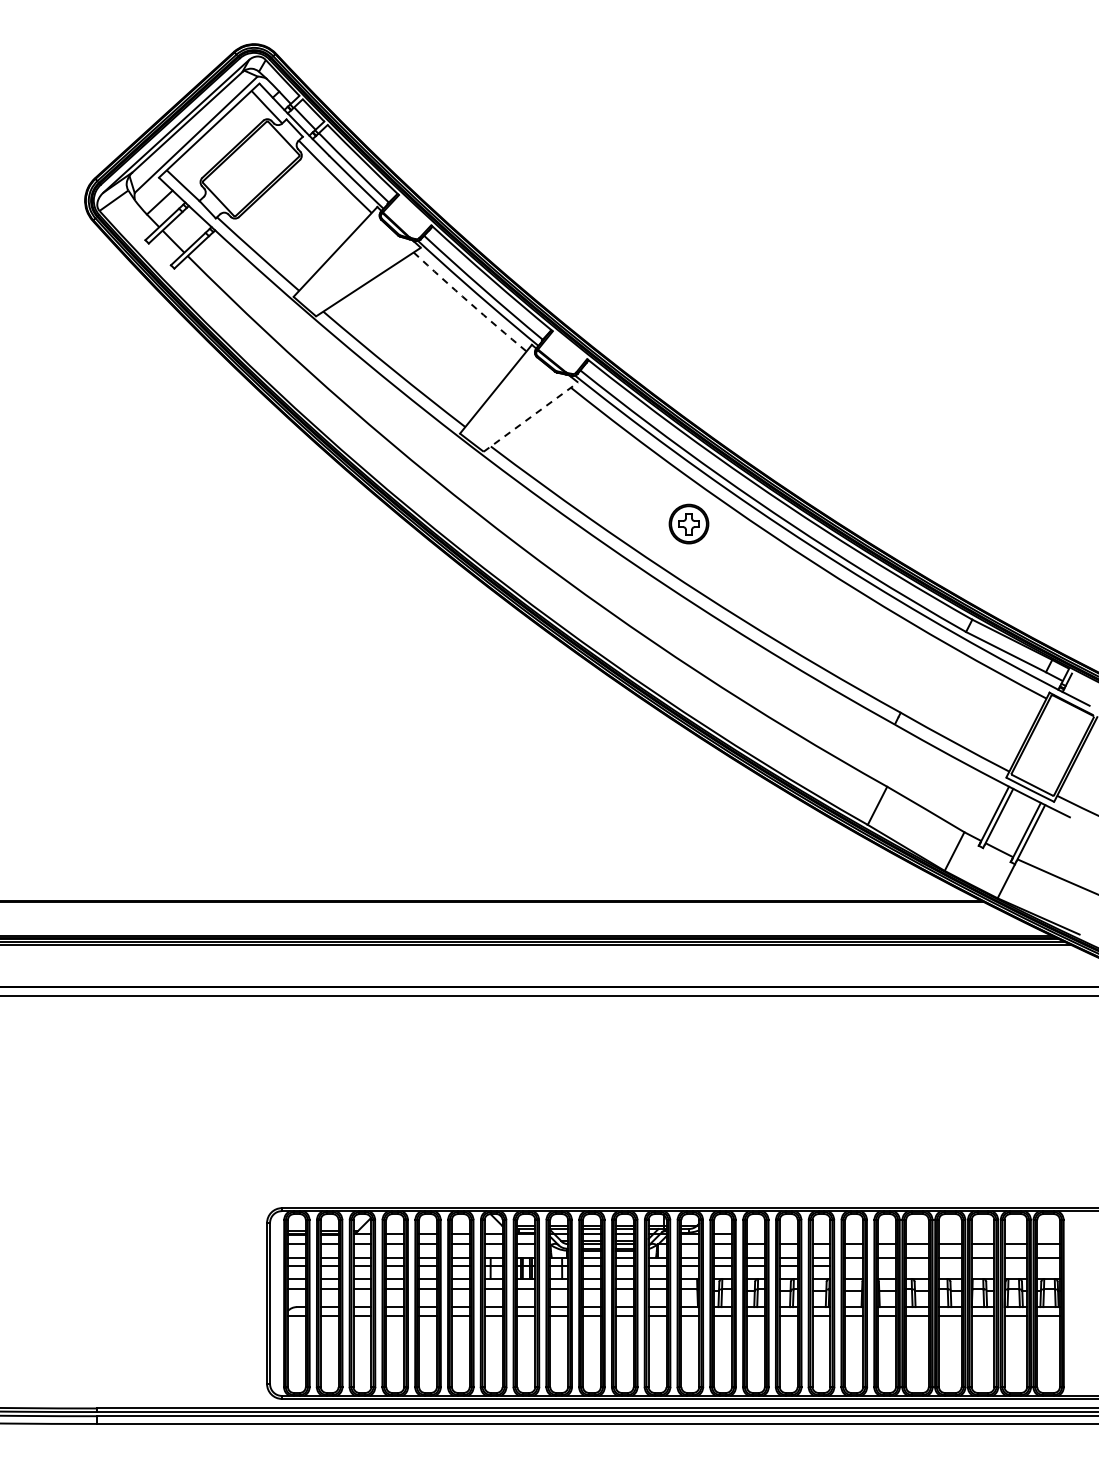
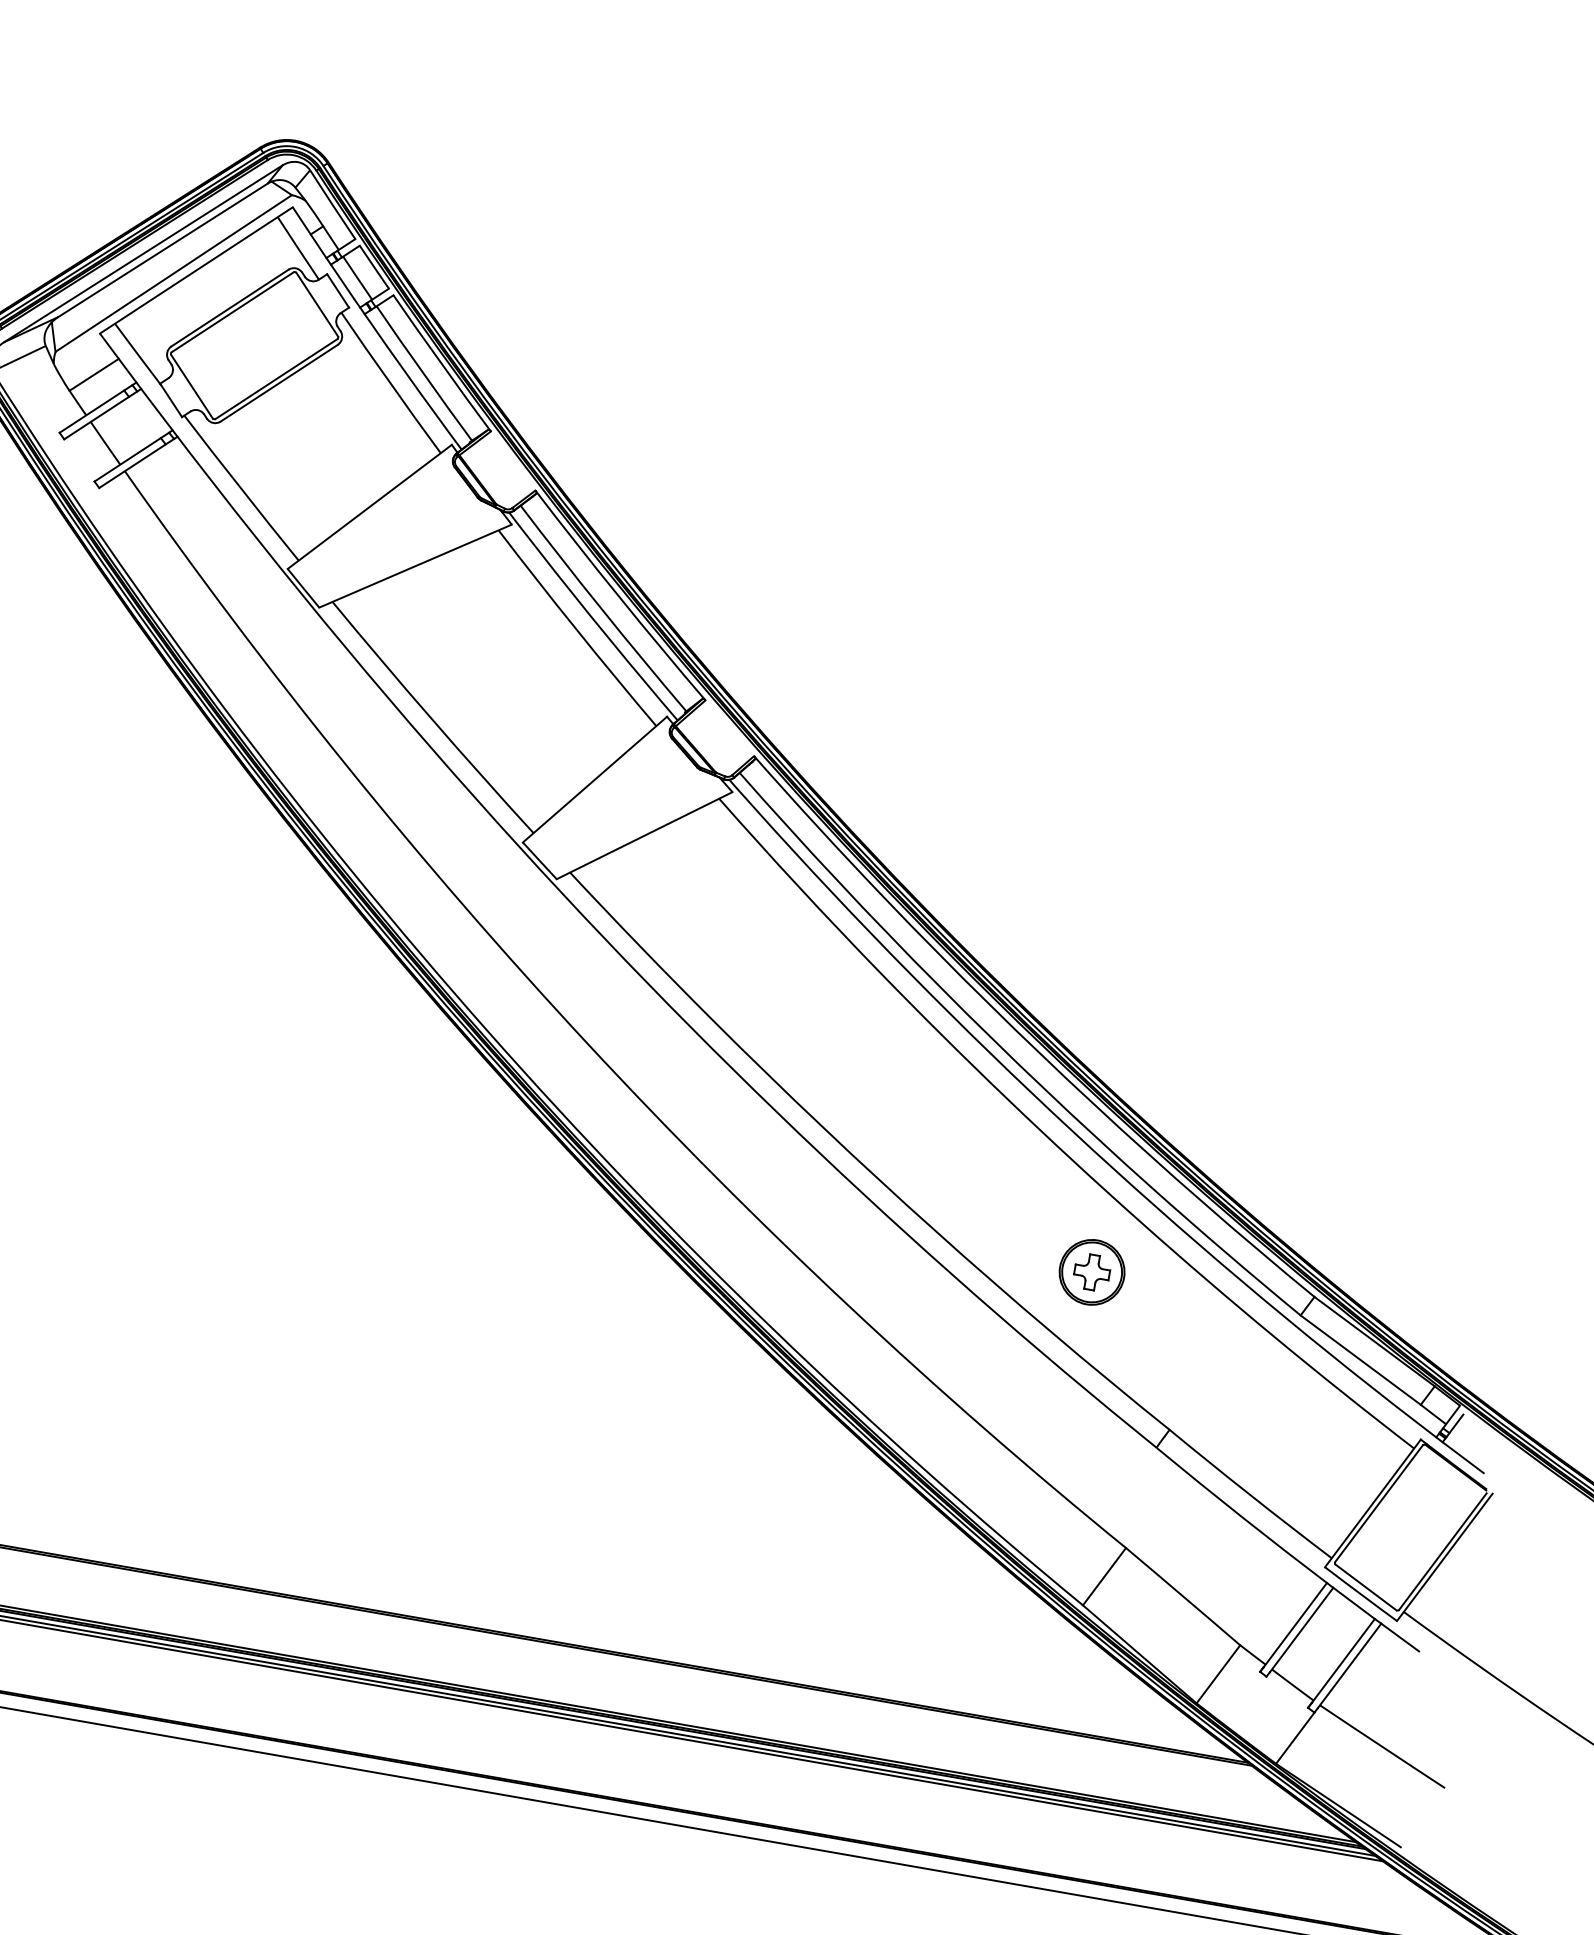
arc: (469, 302) -> (576, 628), dashed -> solid
line: (530, 417) -> (643, 836), dashed -> solid
part: (688, 523) -> (1091, 1271), moved

